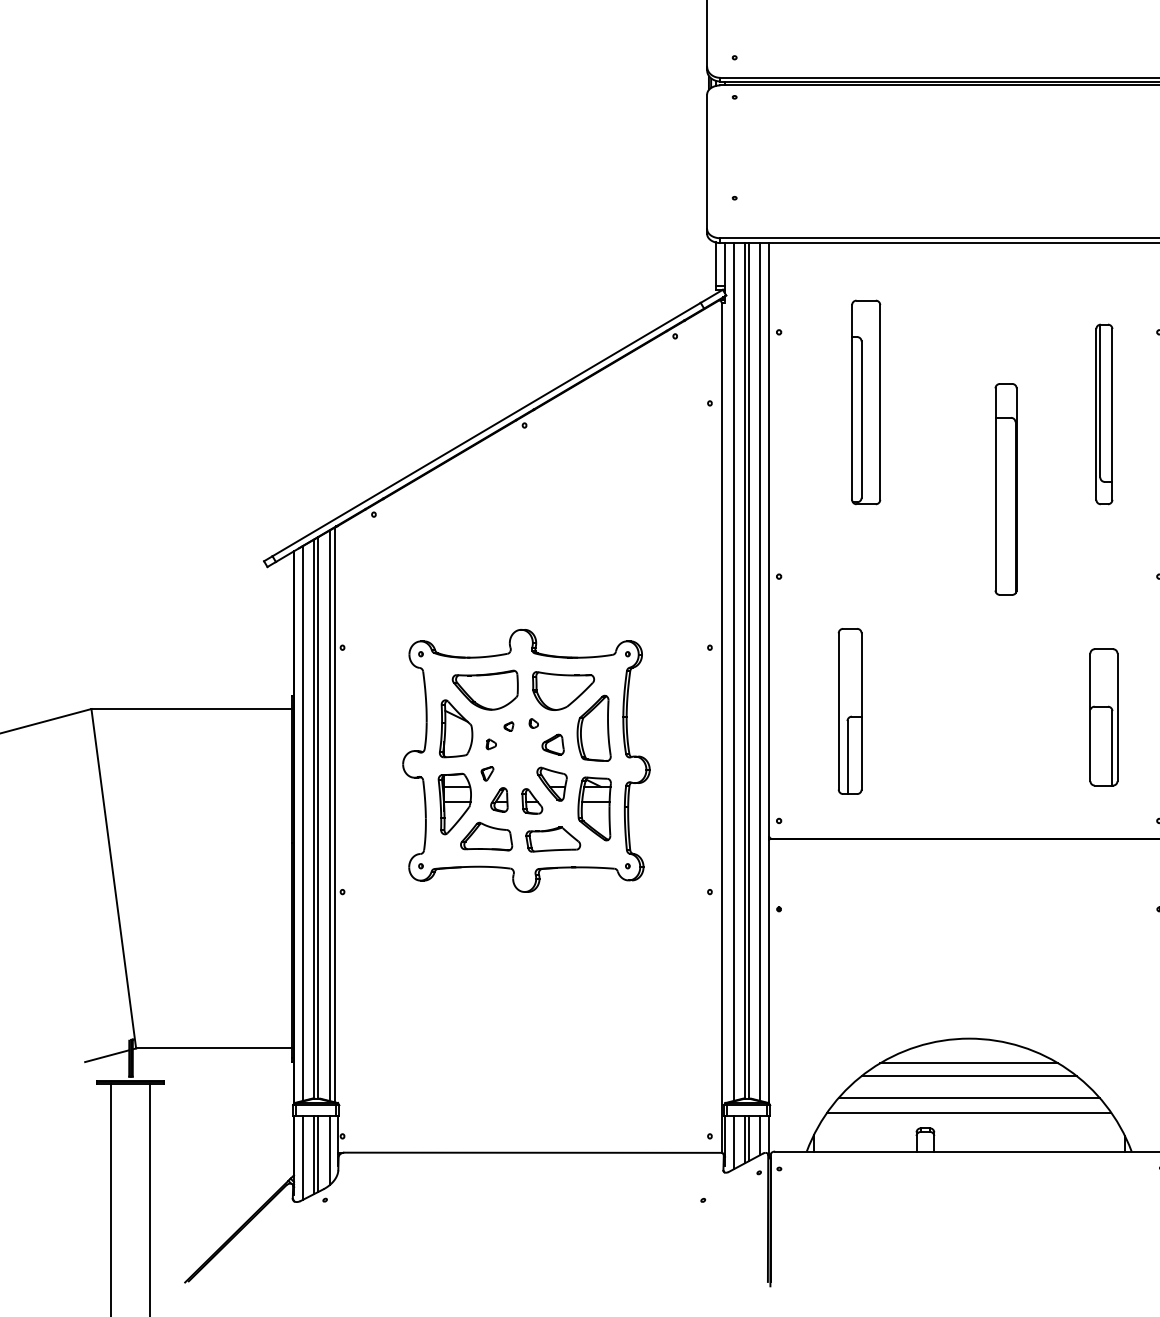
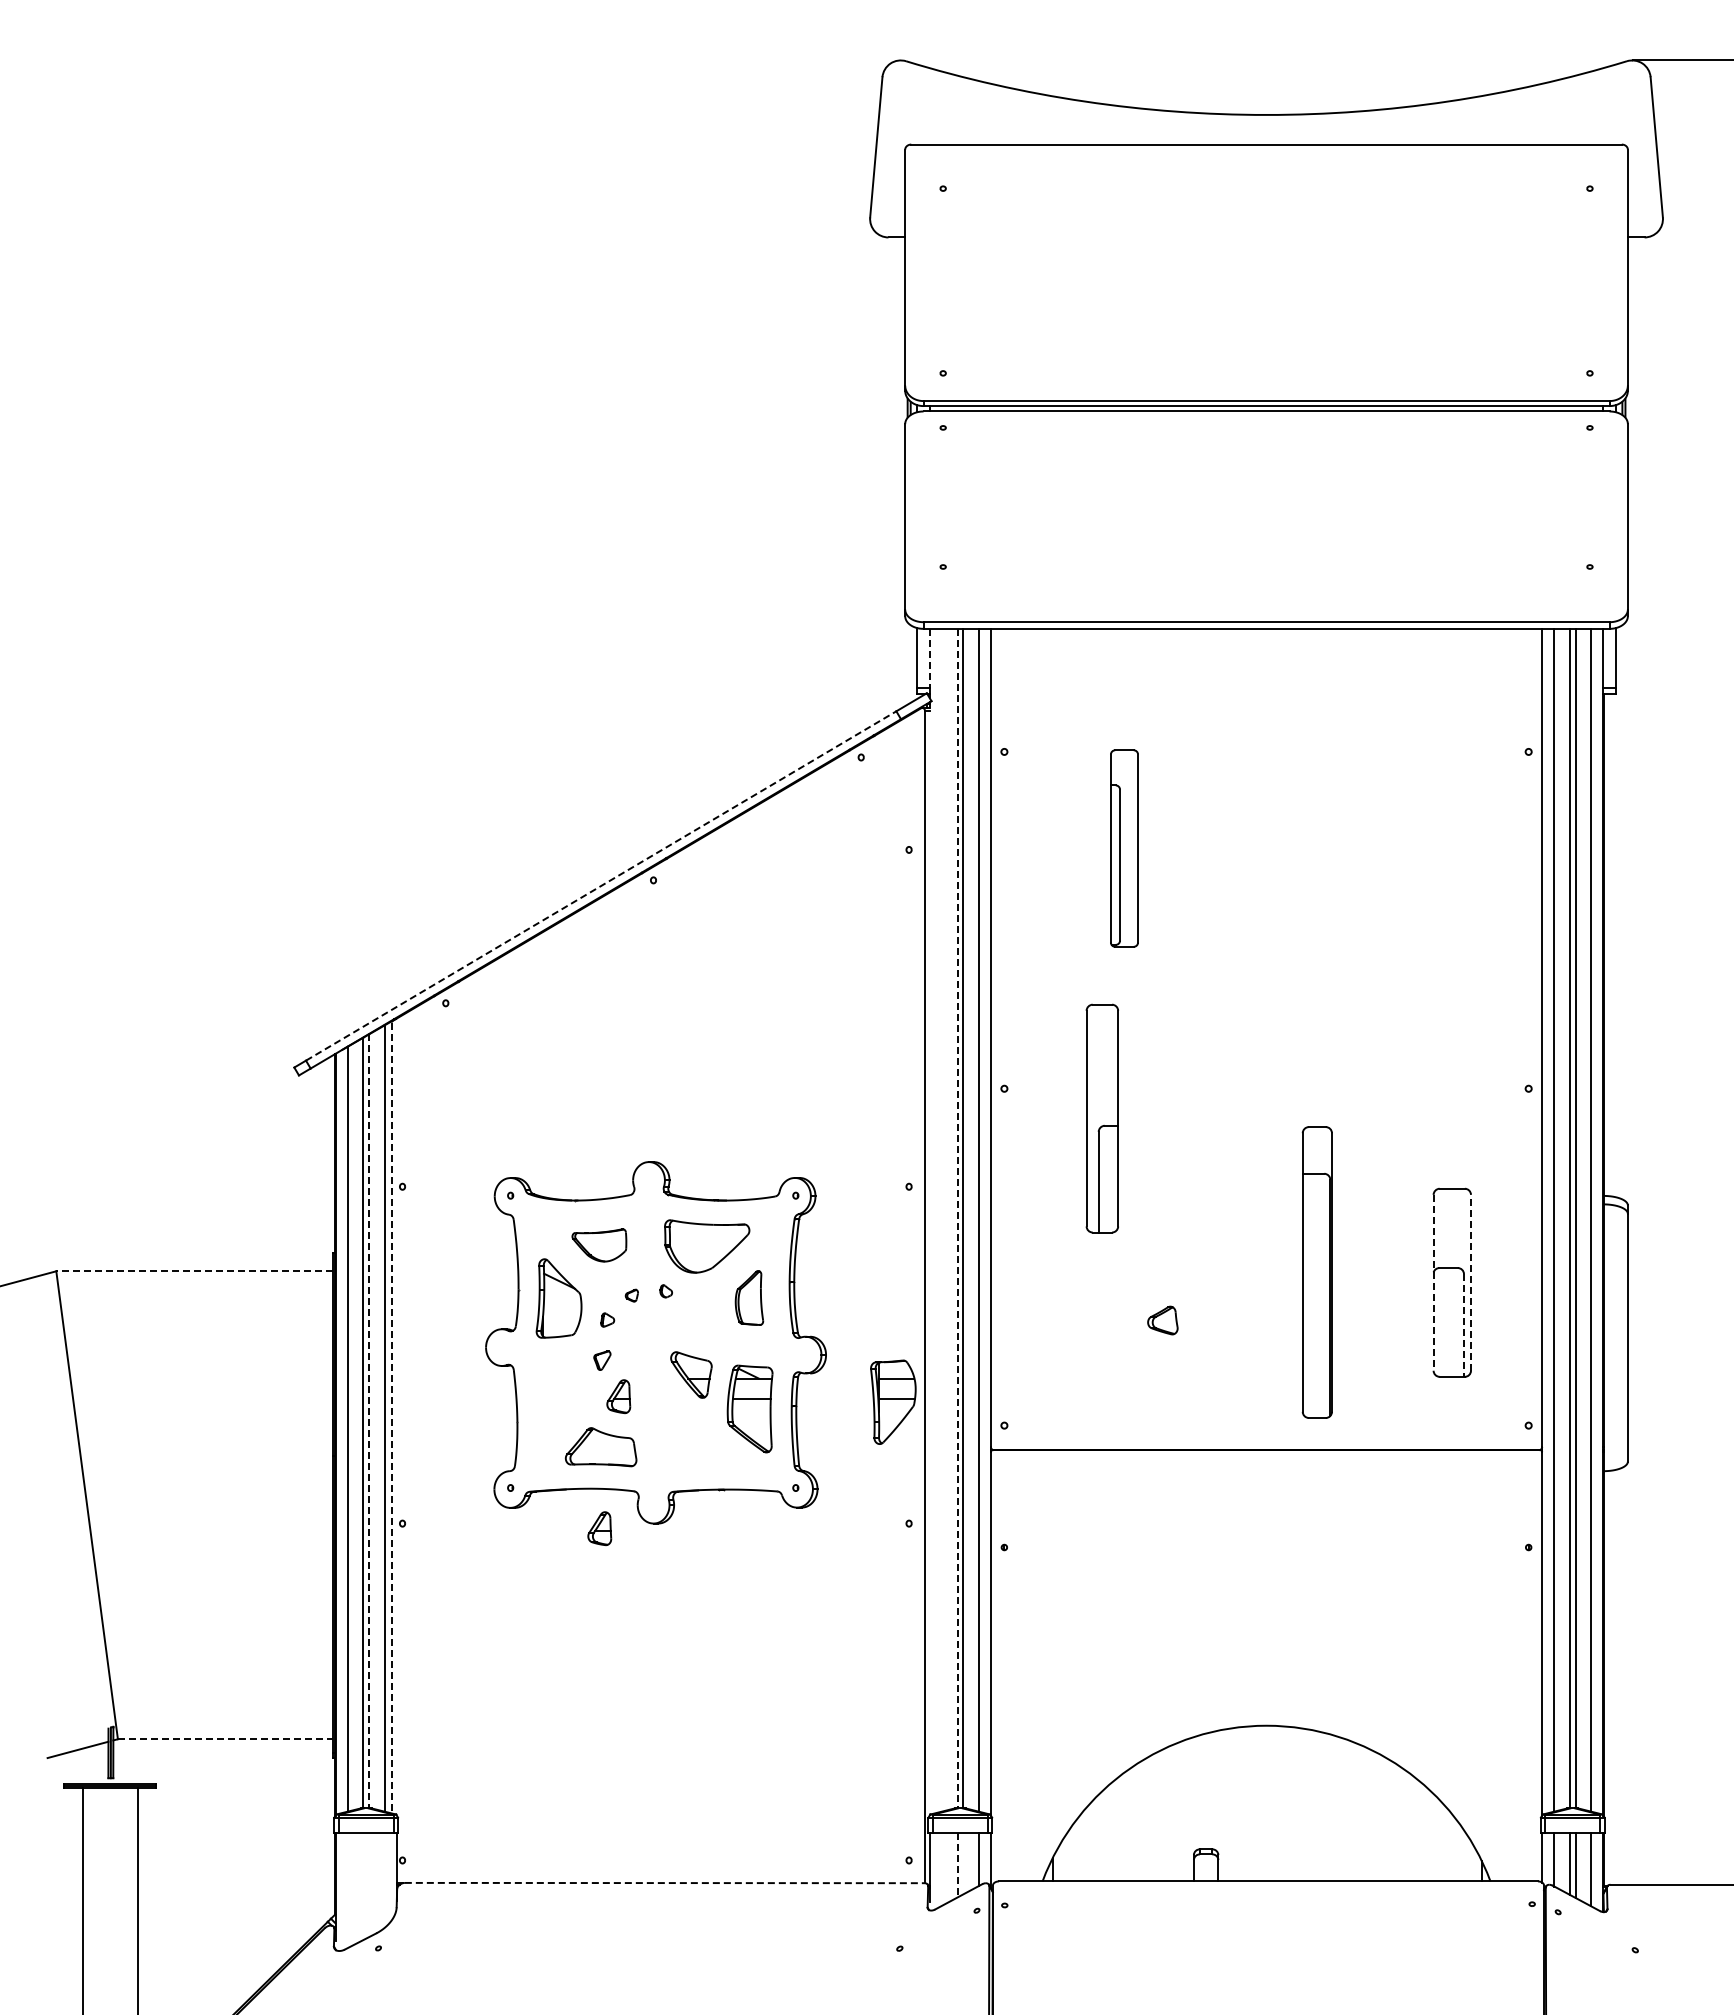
line: (724, 264) -> (929, 658), solid -> dashed
part: (866, 402) -> (1124, 848), size x0.7
part: (1104, 413) -> (1452, 864), removed
line: (486, 429) -> (601, 885), solid -> dashed
part: (1005, 489) -> (1316, 1272), moved
line: (745, 670) -> (957, 1218), solid -> dashed
line: (733, 671) -> (941, 1219), removed
part: (485, 690) -> (599, 1245), size x0.6
line: (190, 709) -> (193, 1271), solid -> dashed
part: (849, 711) -> (1101, 1118), moved
line: (1090, 717) -> (1433, 1282), solid -> dashed
line: (1117, 717) -> (1471, 1282), solid -> dashed
part: (594, 728) -> (749, 1297), size x0.6
part: (552, 744) -> (1162, 1320), moved
line: (1112, 749) -> (1463, 1326), solid -> dashed
part: (531, 801) -> (663, 1398), removed
part: (454, 803) -> (893, 1401), moved
line: (334, 815) -> (391, 1418), solid -> dashed
line: (318, 817) -> (369, 1421), solid -> dashed
part: (553, 839) -> (693, 1450), removed
part: (485, 895) -> (599, 1528), added
line: (214, 1048) -> (225, 1739), solid -> dashed
line: (969, 1063) -> (1266, 1759), removed
line: (969, 1076) -> (1266, 1777), removed
line: (969, 1097) -> (1266, 1807), removed
line: (969, 1112) -> (1266, 1827), removed
line: (749, 1138) -> (963, 1863), removed
line: (745, 1140) -> (957, 1865), solid -> dashed
line: (733, 1142) -> (941, 1868), removed
line: (329, 1150) -> (384, 1879), removed
line: (318, 1153) -> (369, 1884), removed
line: (532, 1153) -> (664, 1883), solid -> dashed
line: (314, 1155) -> (363, 1886), removed
line: (302, 1158) -> (347, 1890), removed

